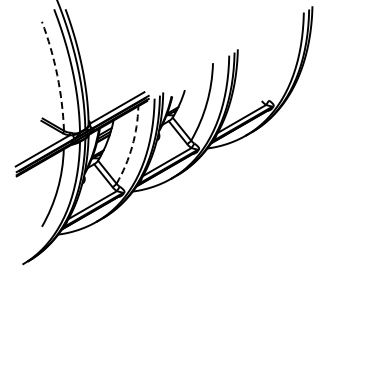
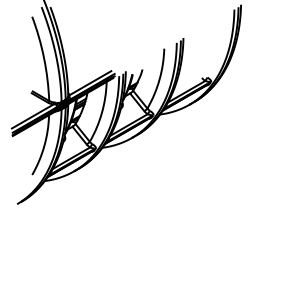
arc: (57, 75) -> (44, 58), dashed -> solid
arc: (132, 146) -> (102, 113), dashed -> solid

